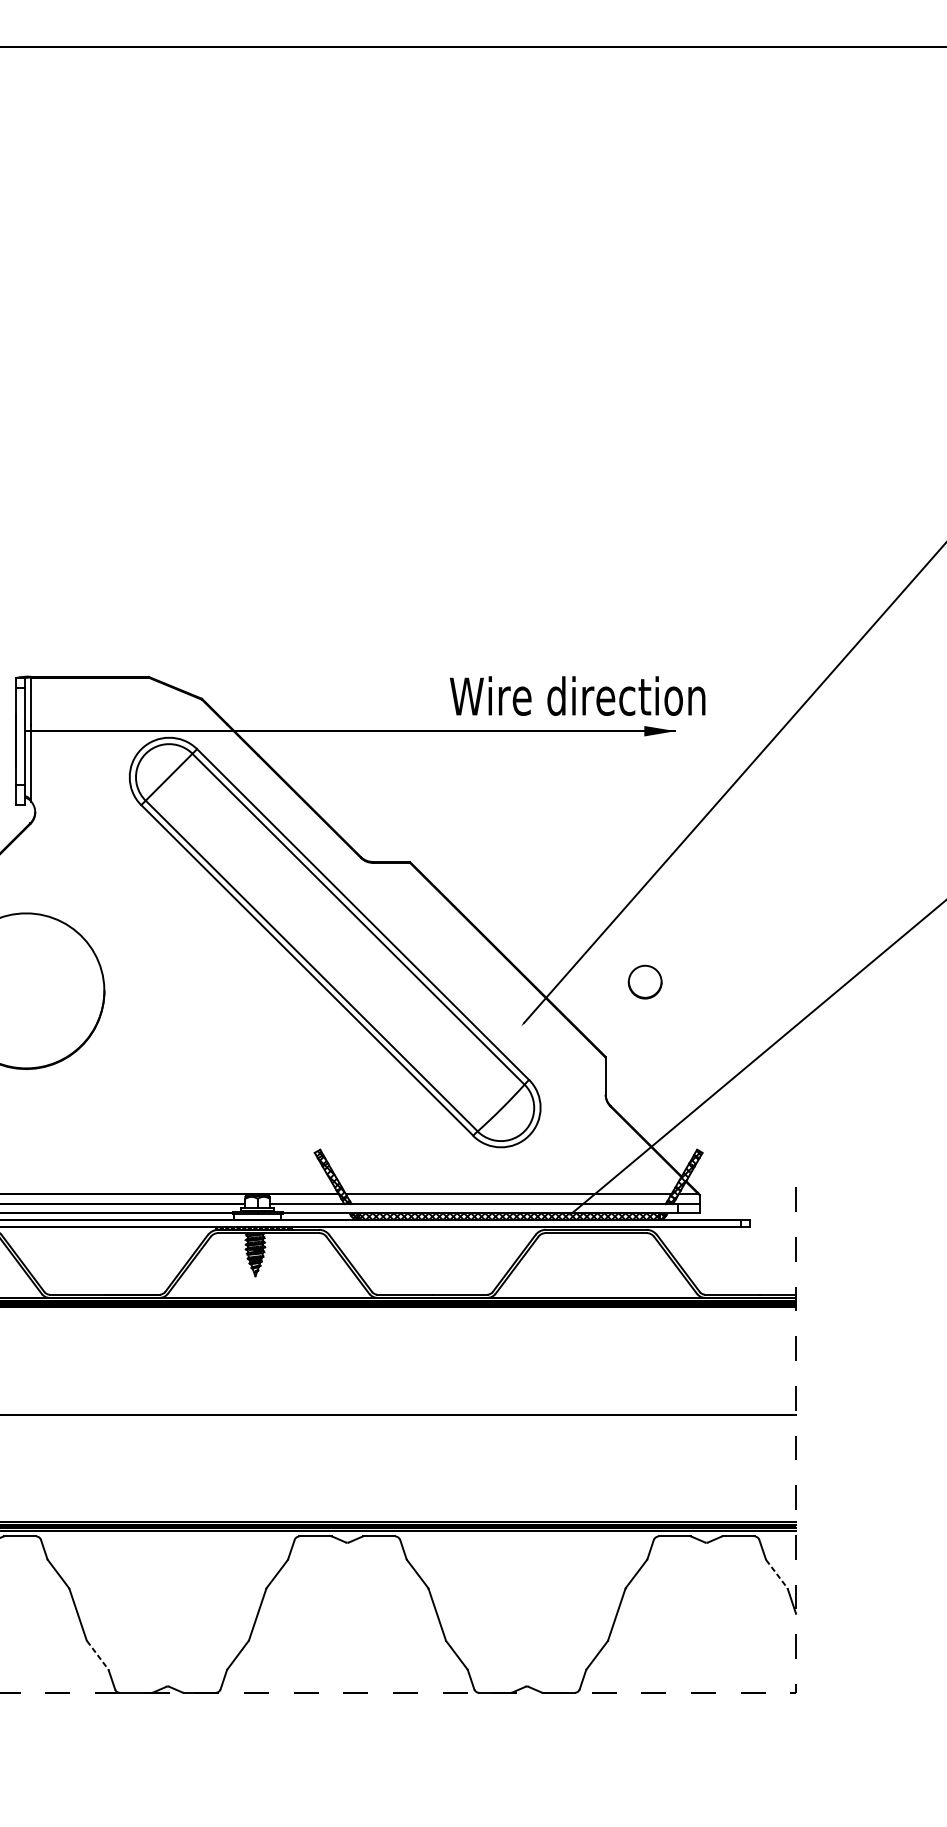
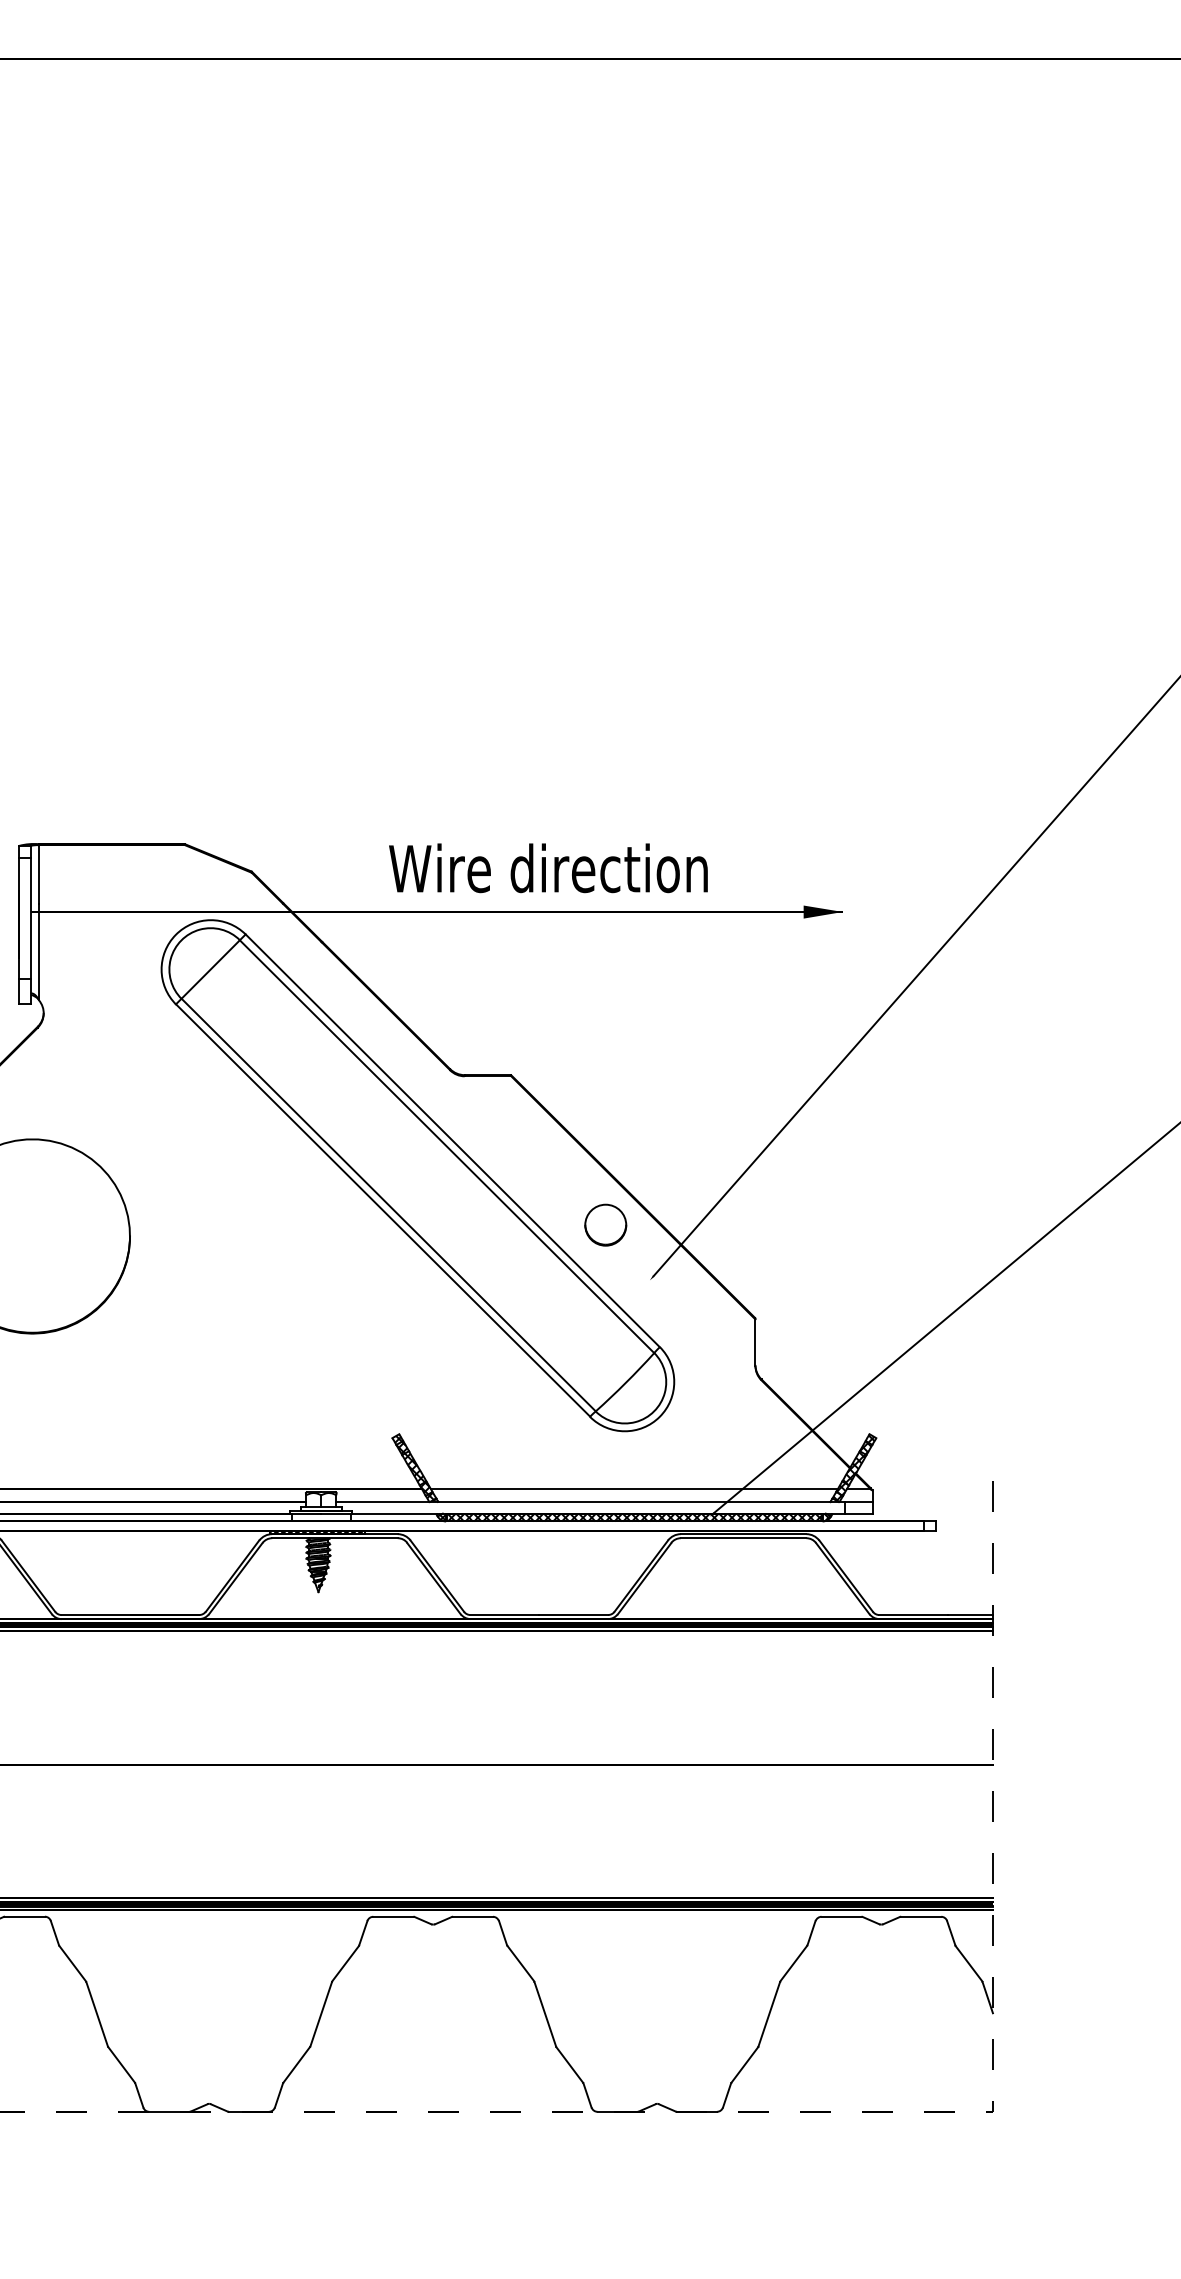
text: (577, 696) -> (548, 868), moved
part: (645, 981) -> (605, 1224), moved
line: (777, 1574) -> (969, 1964), dashed -> solid
line: (97, 1655) -> (121, 2065), dashed -> solid

